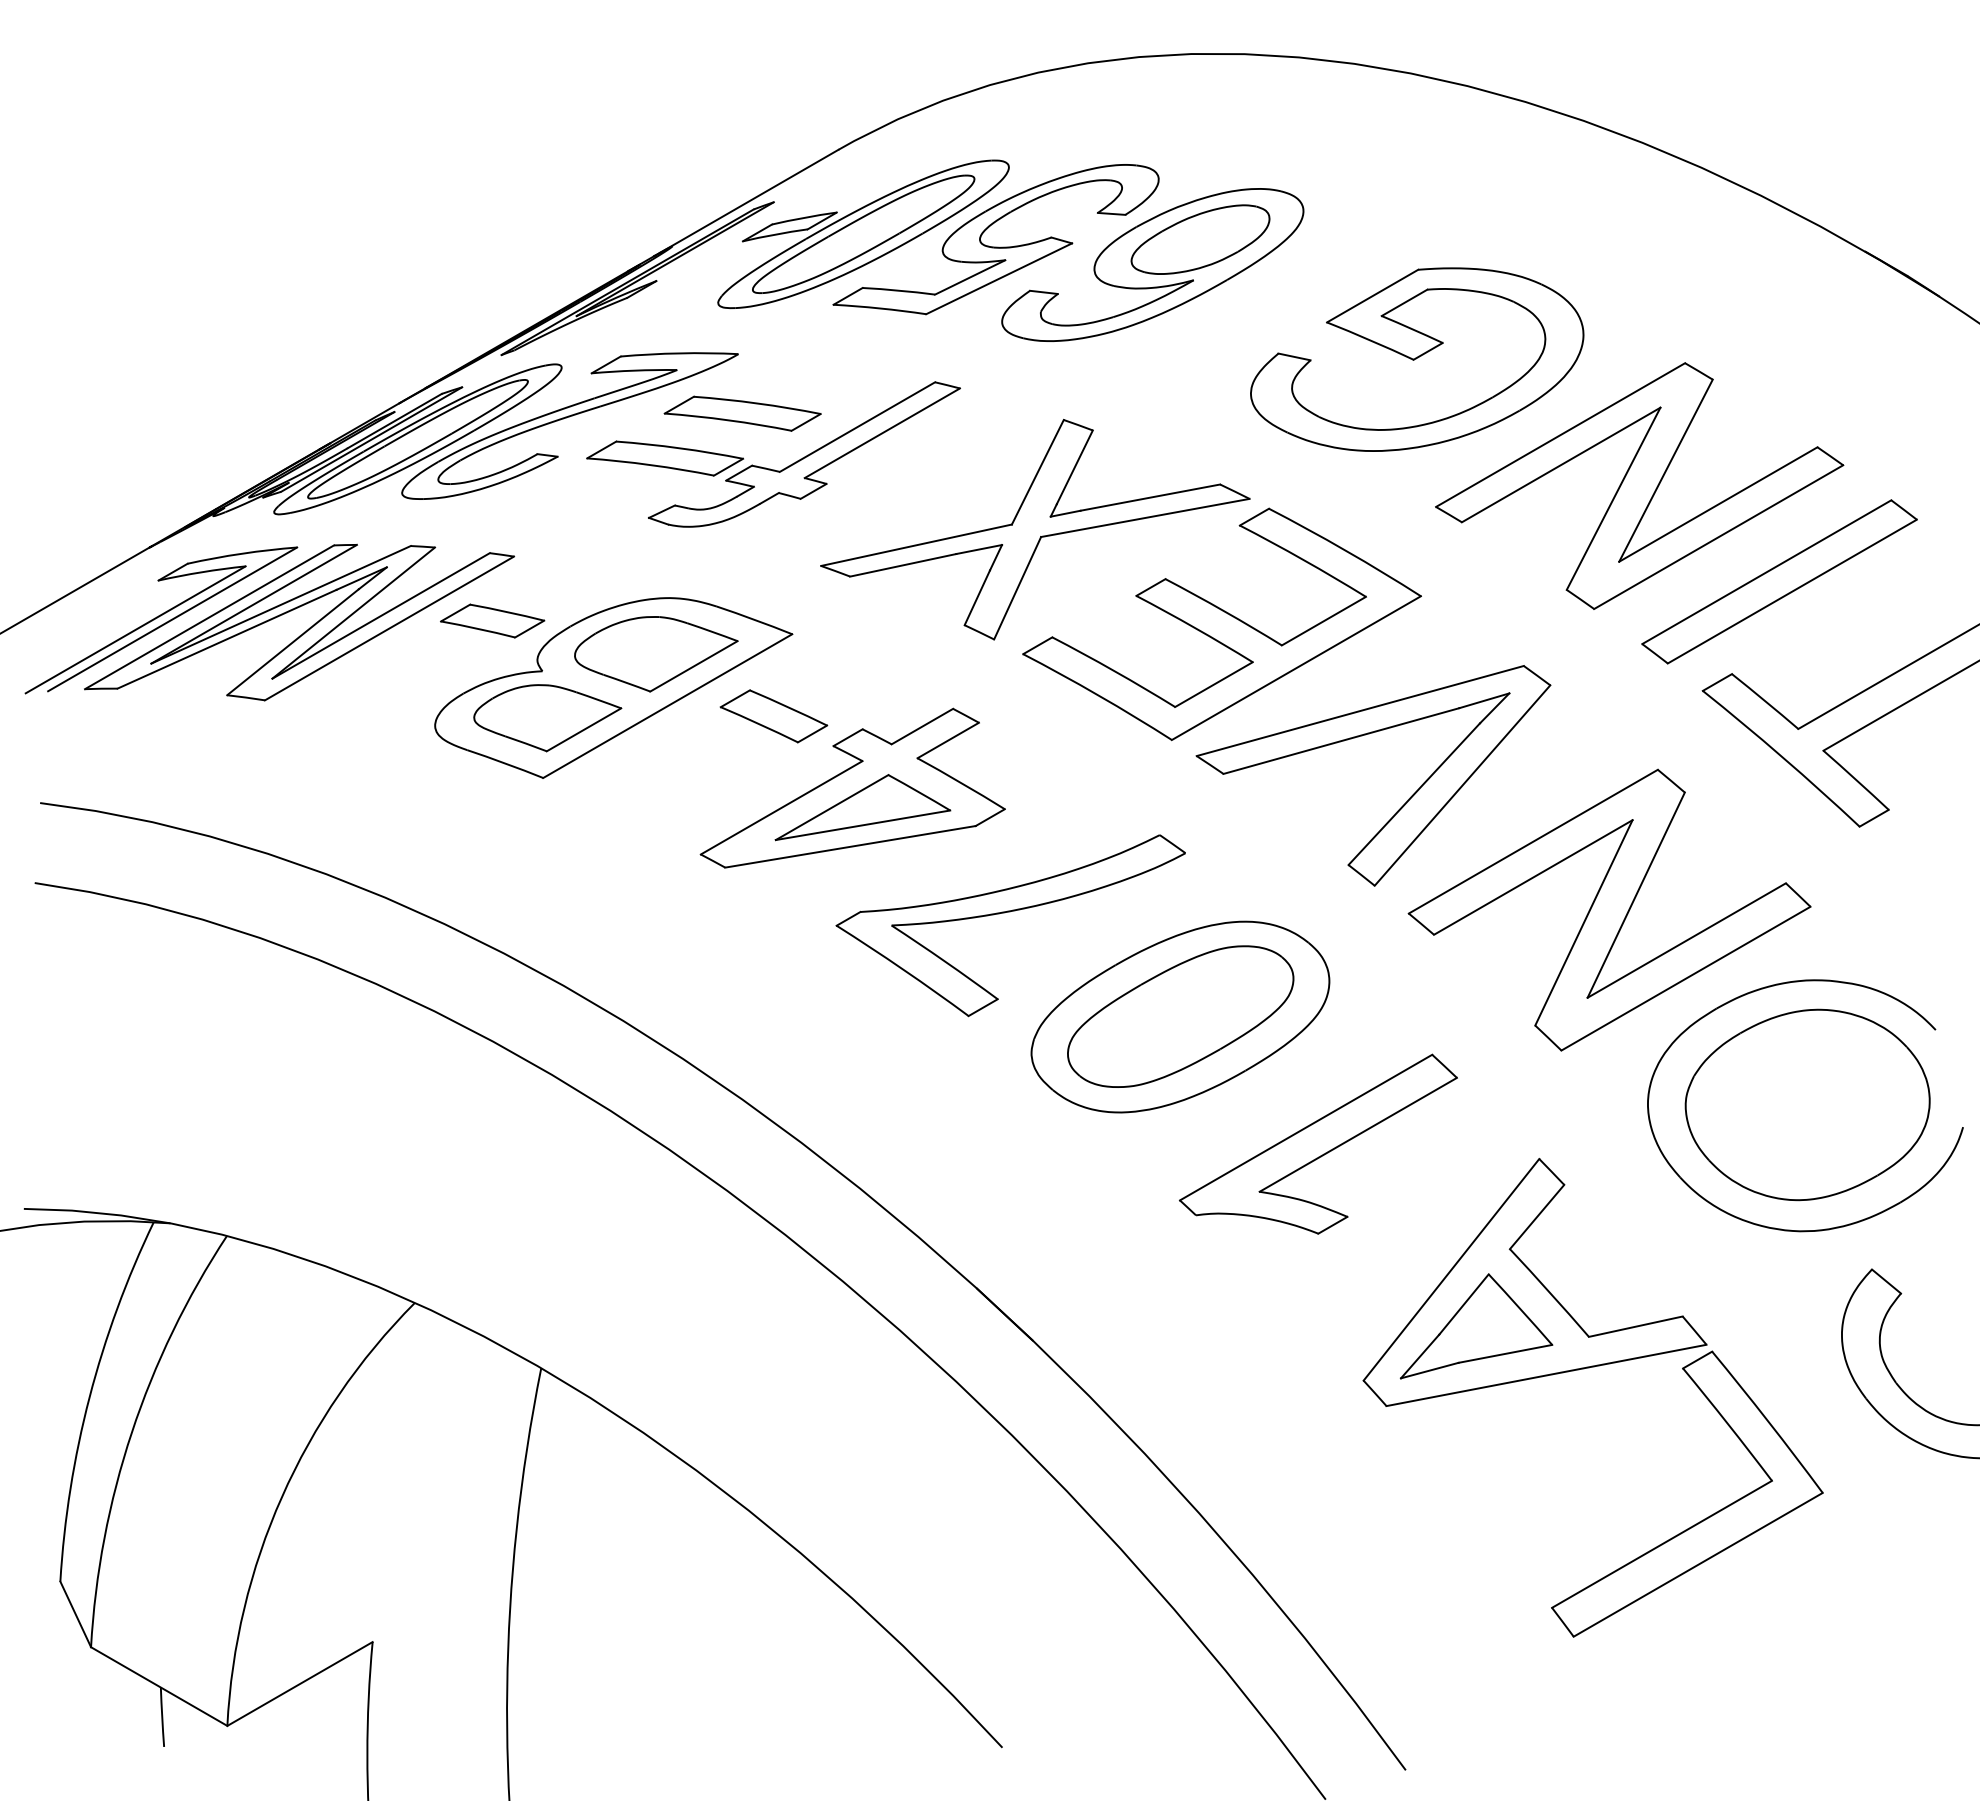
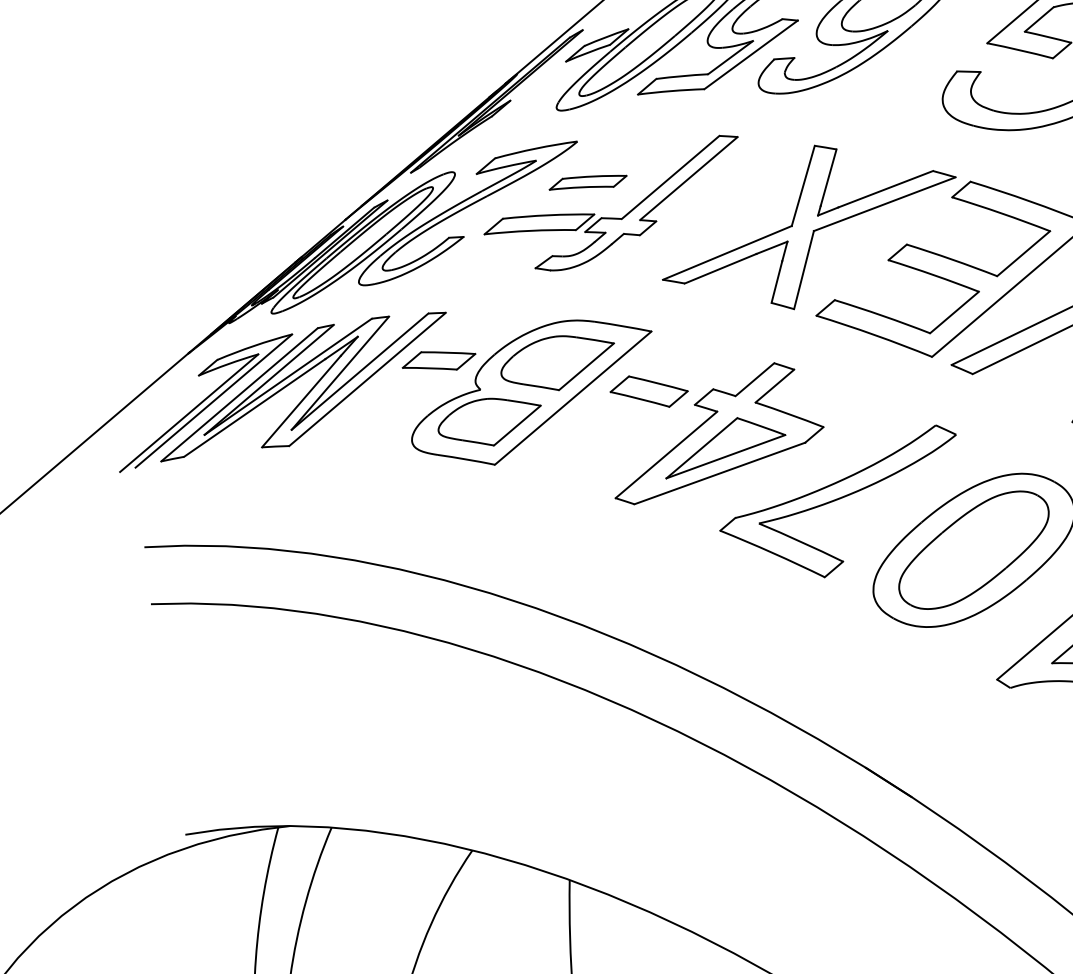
part: (742, 413) -> (588, 182), size x0.7

